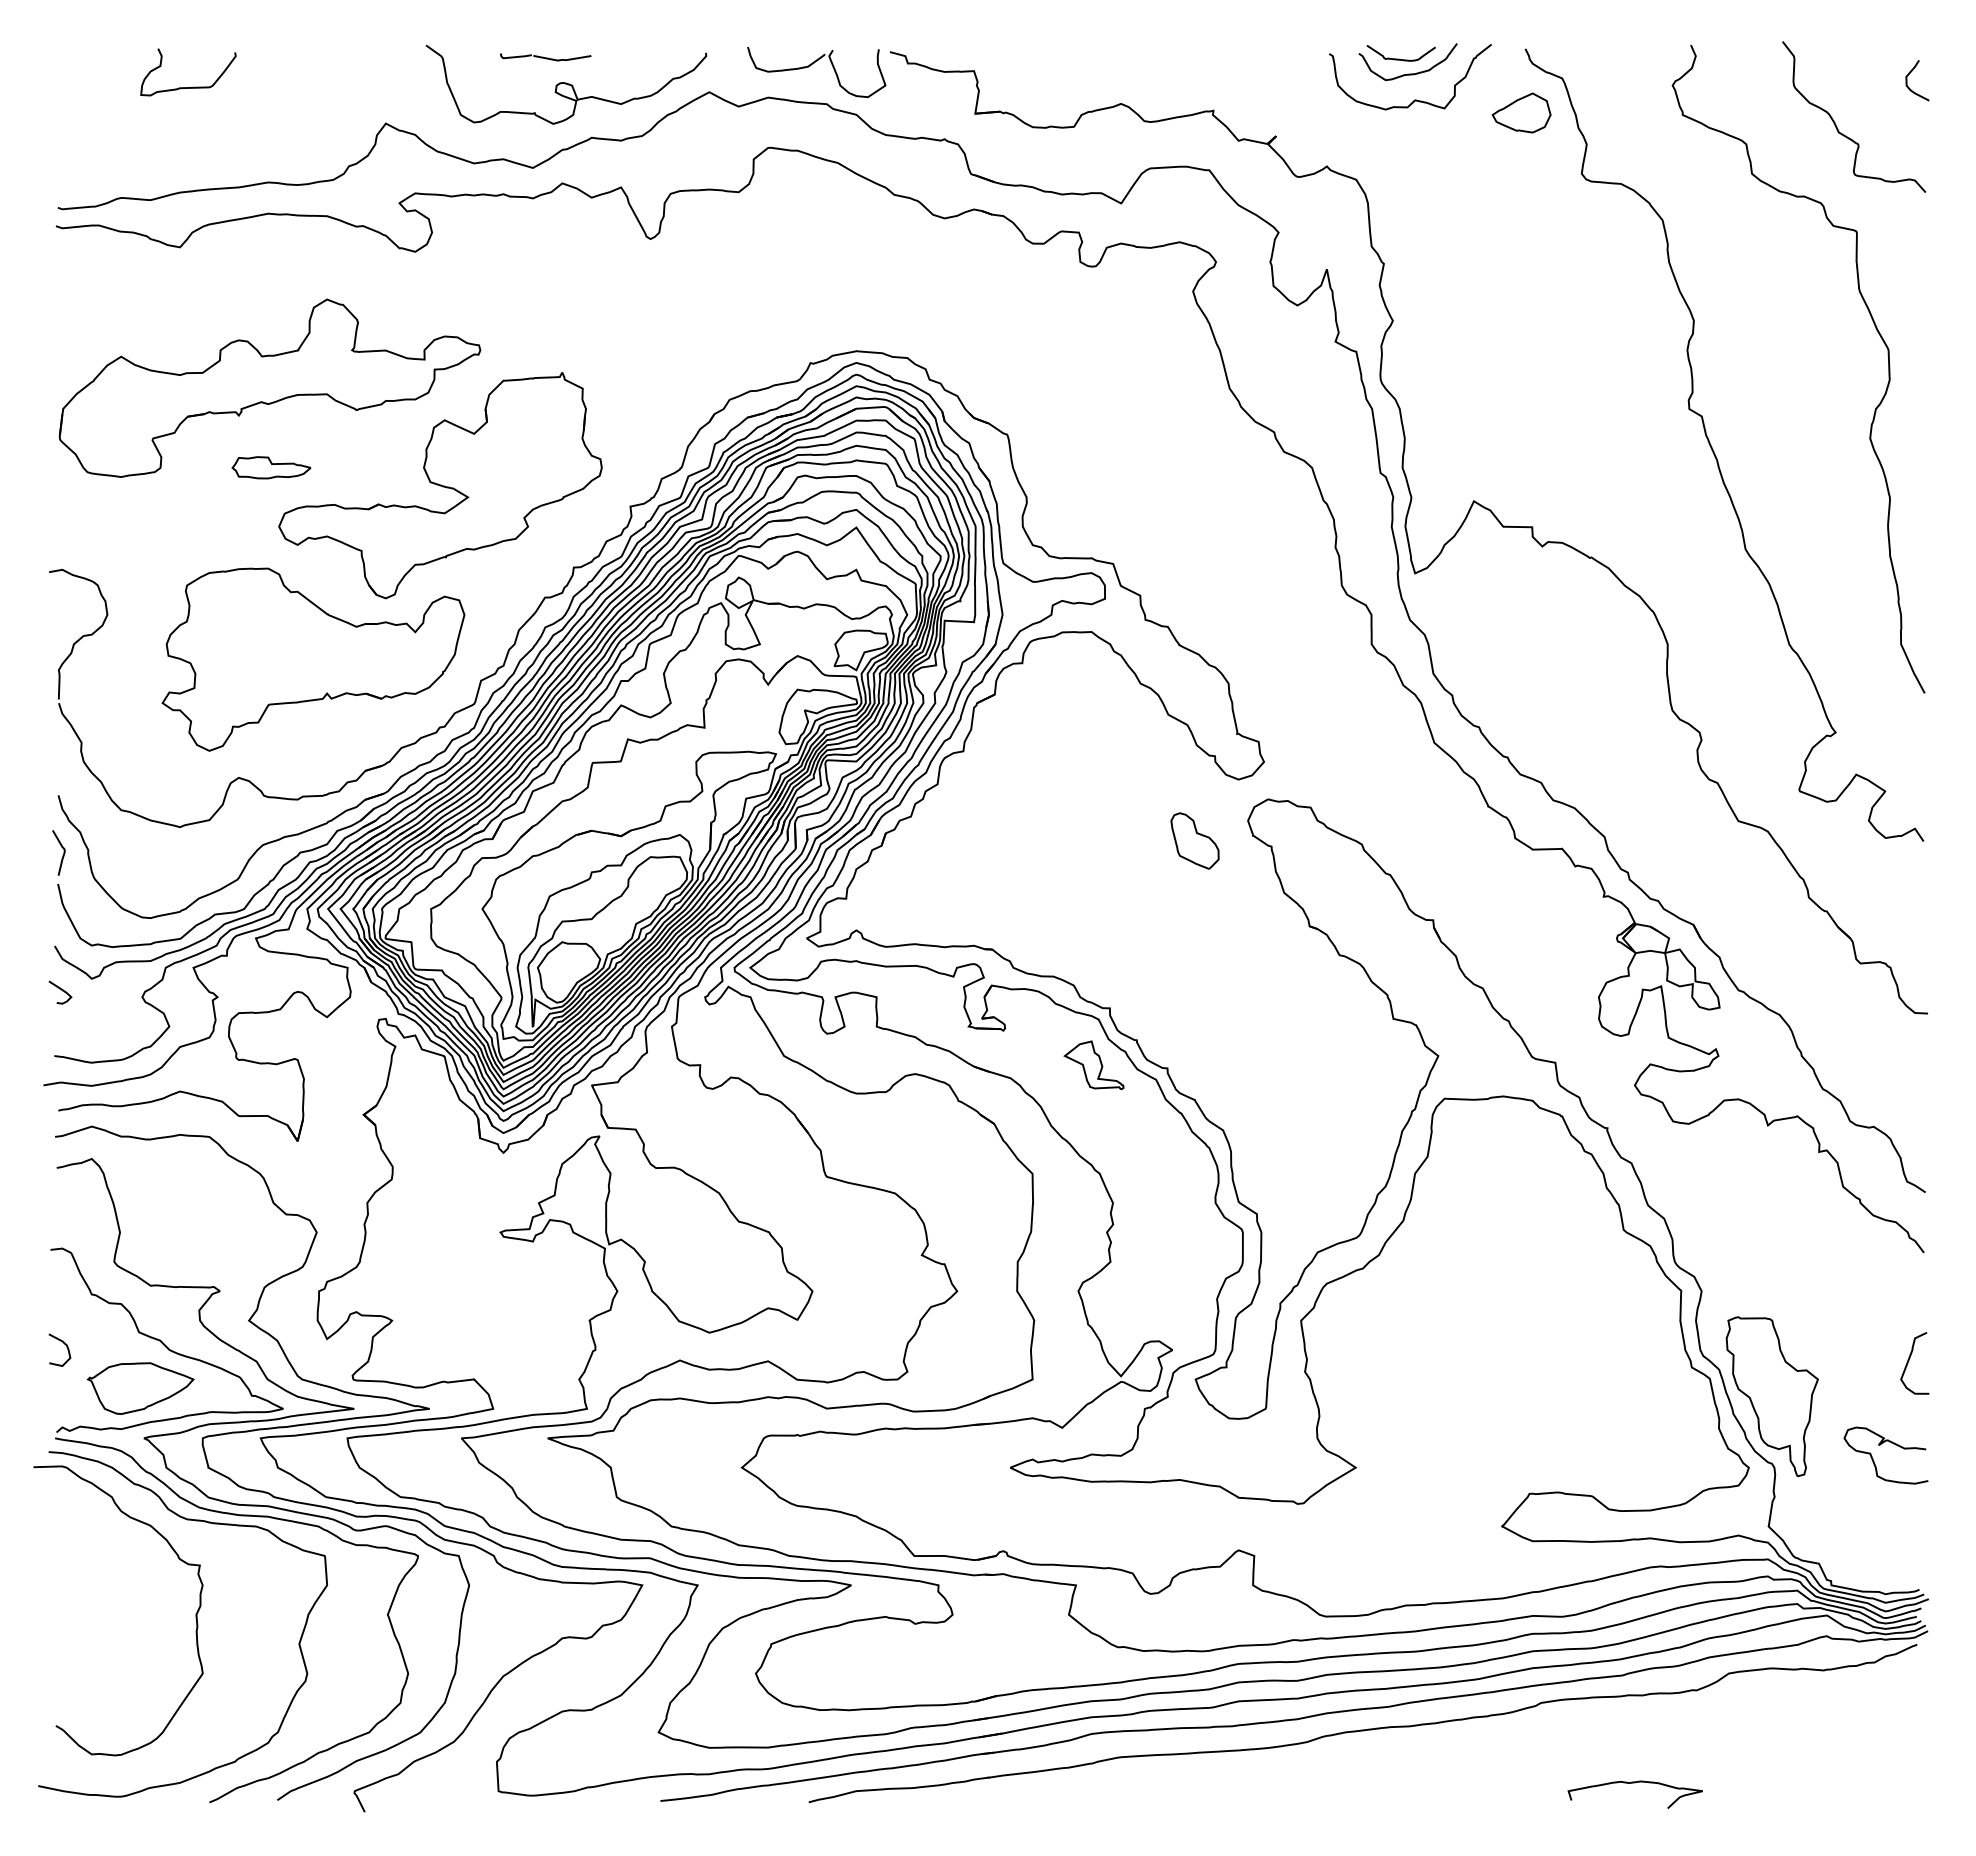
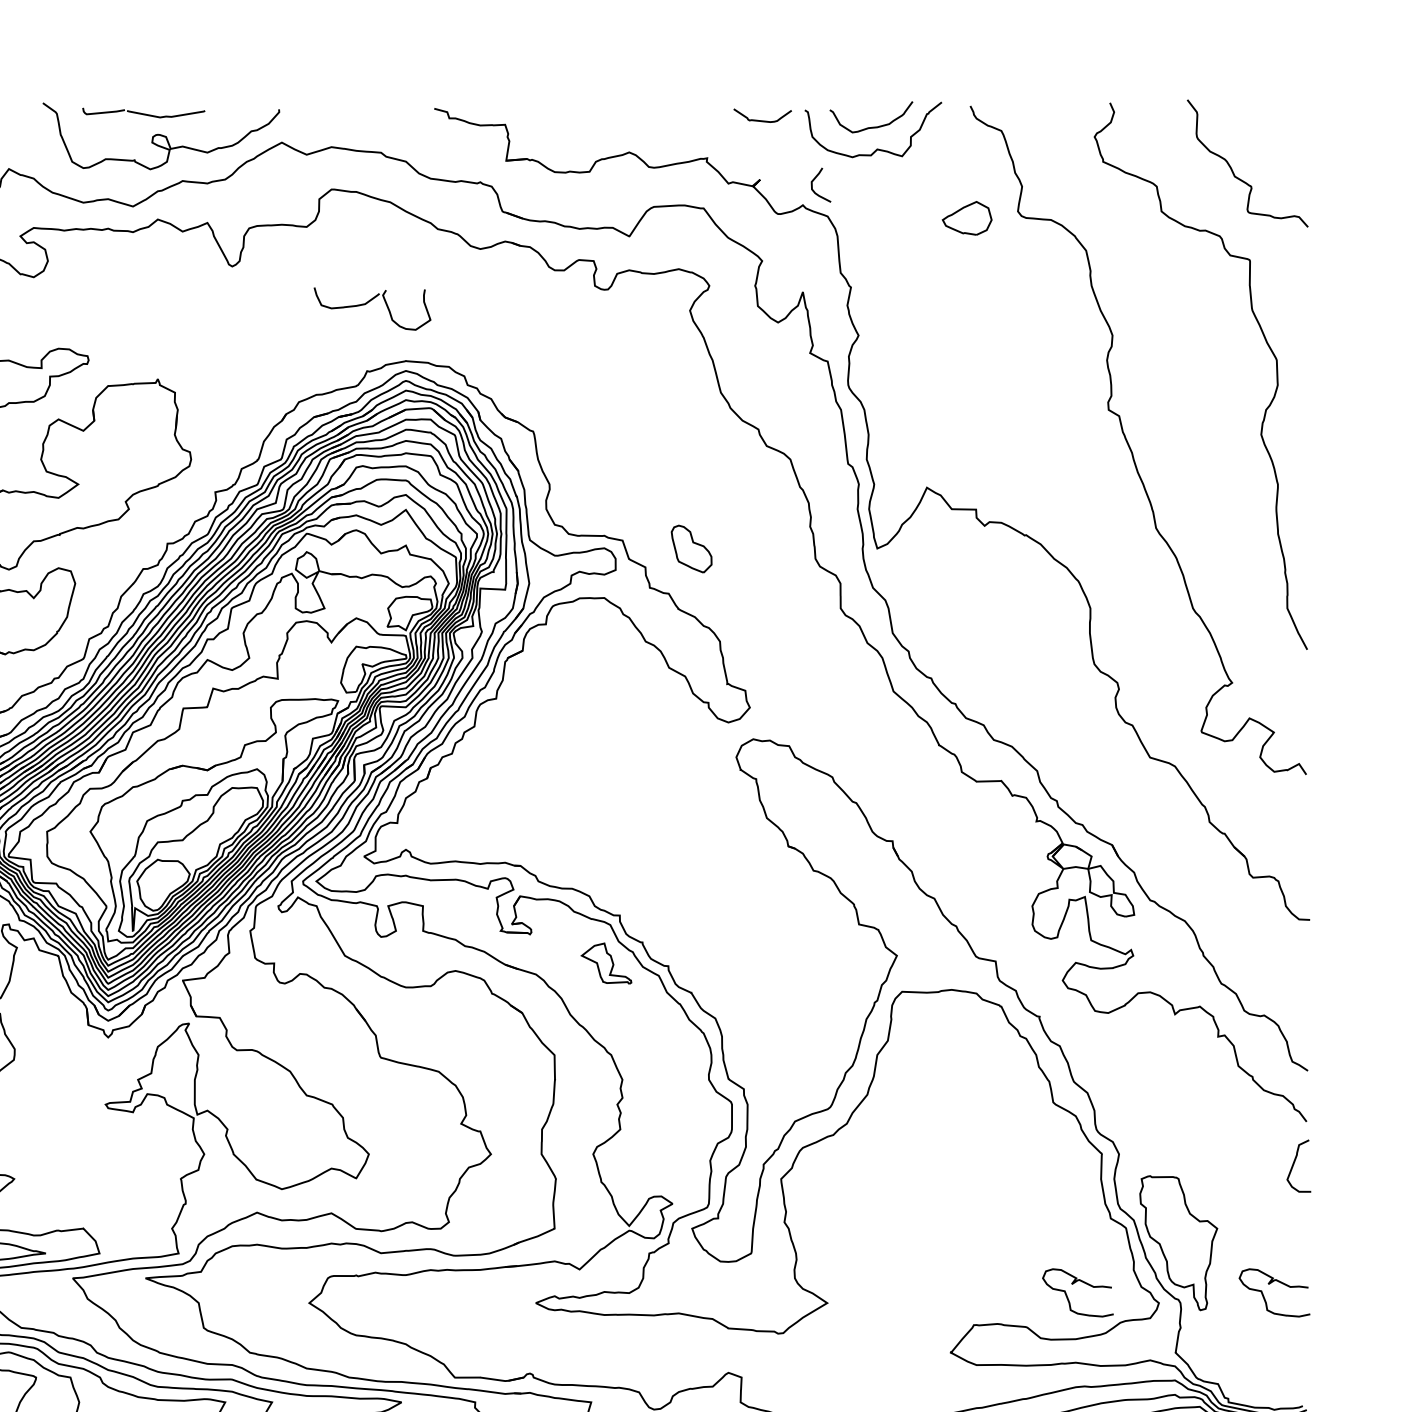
part: (545, 57) -> (143, 113), size x1.6
curve: (1399, 58) -> (761, 120), moved
part: (811, 65) -> (368, 303), moved
curve: (1910, 73) -> (815, 179), moved
part: (1521, 112) -> (967, 217), moved
part: (1194, 840) -> (691, 548), moved
curve: (1909, 1360) -> (1294, 1163), moved
curve: (1647, 1445) -> (1073, 1284), added

